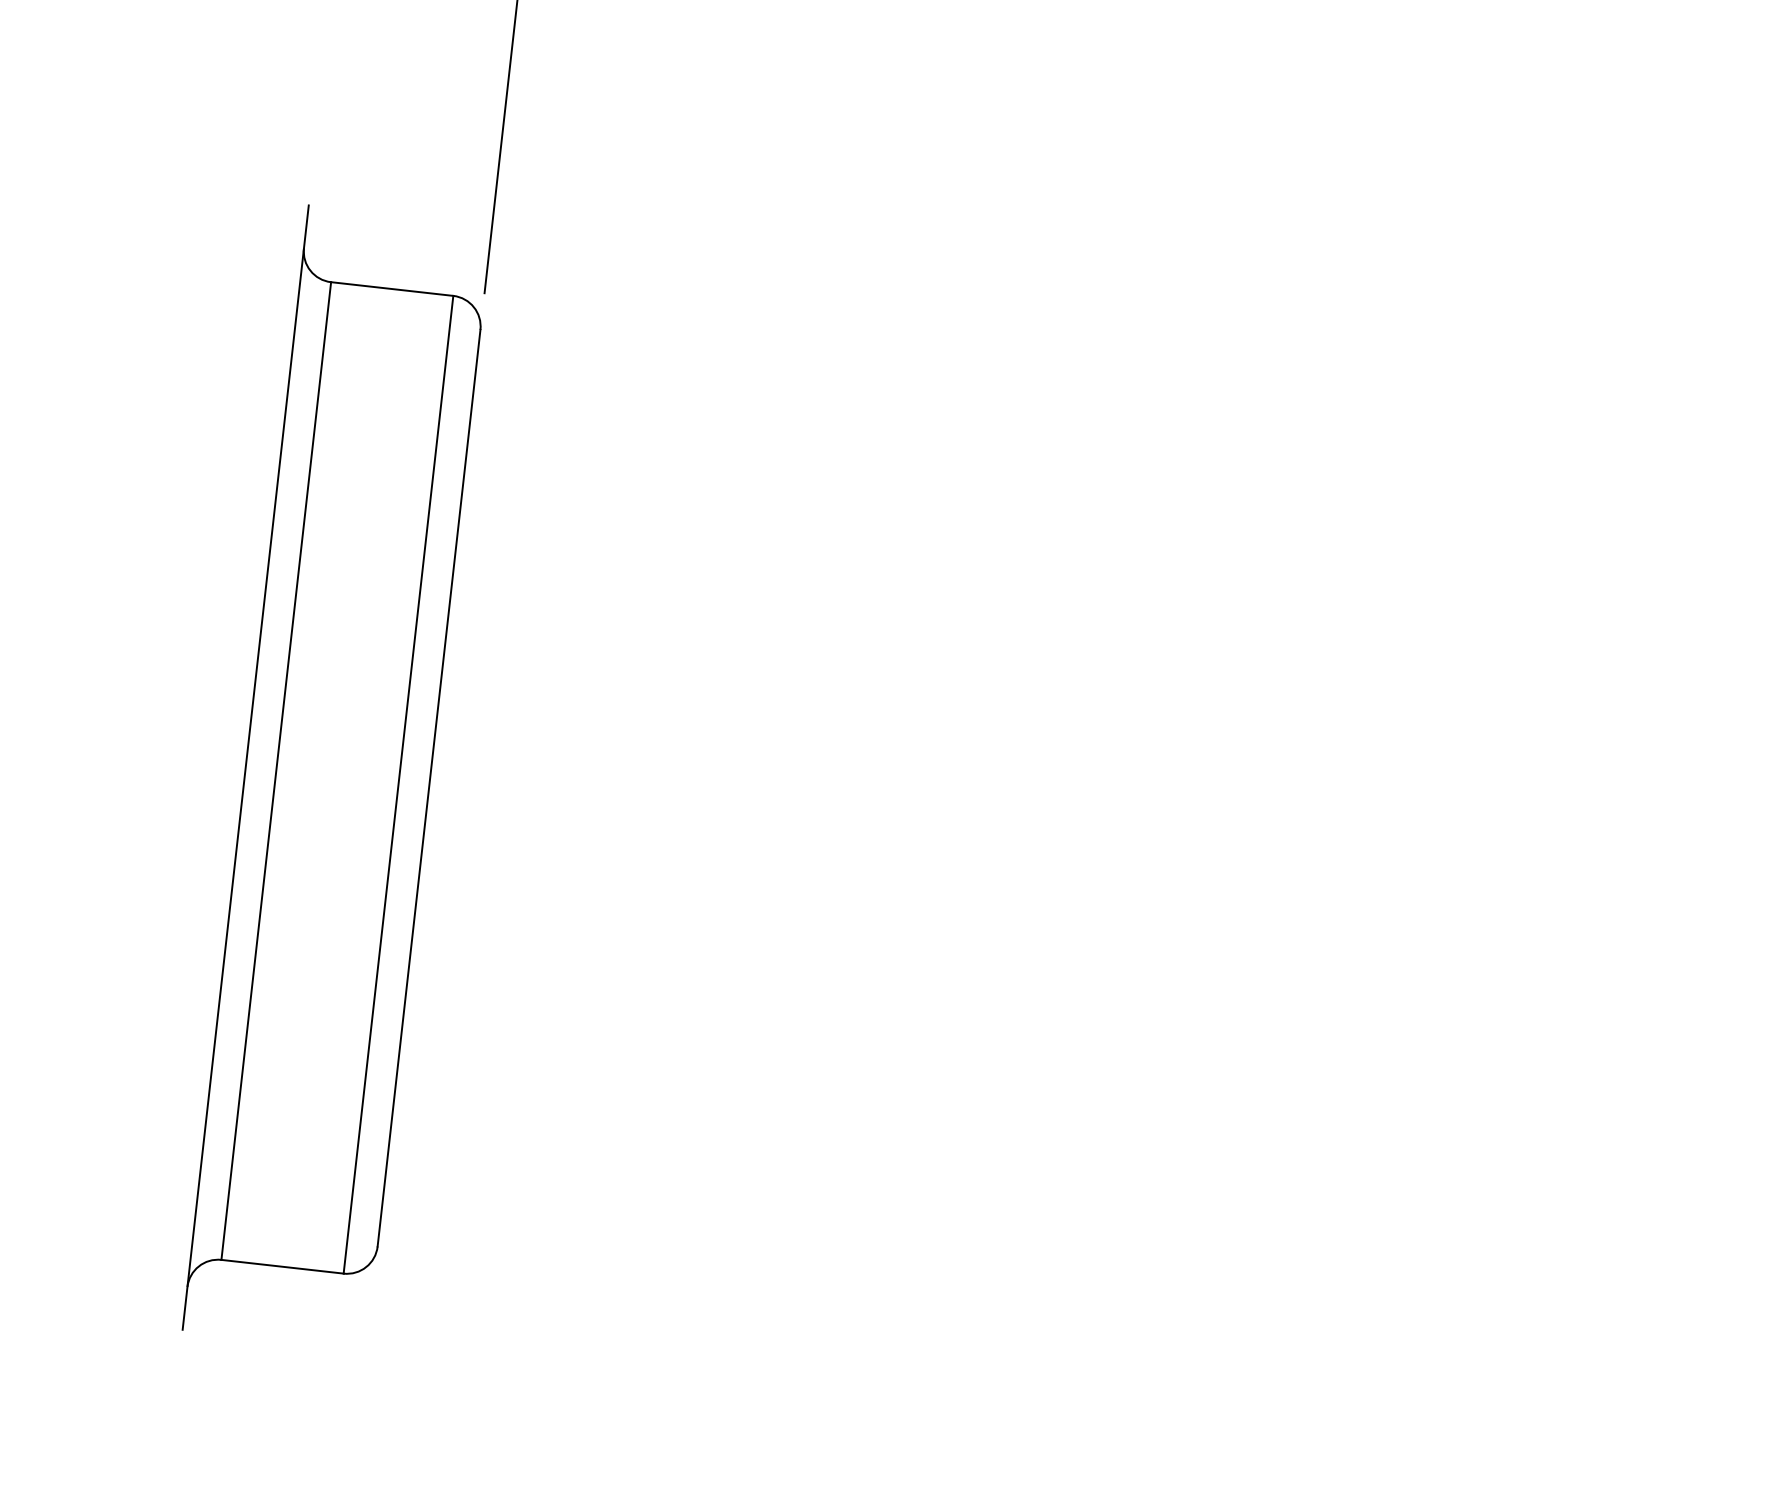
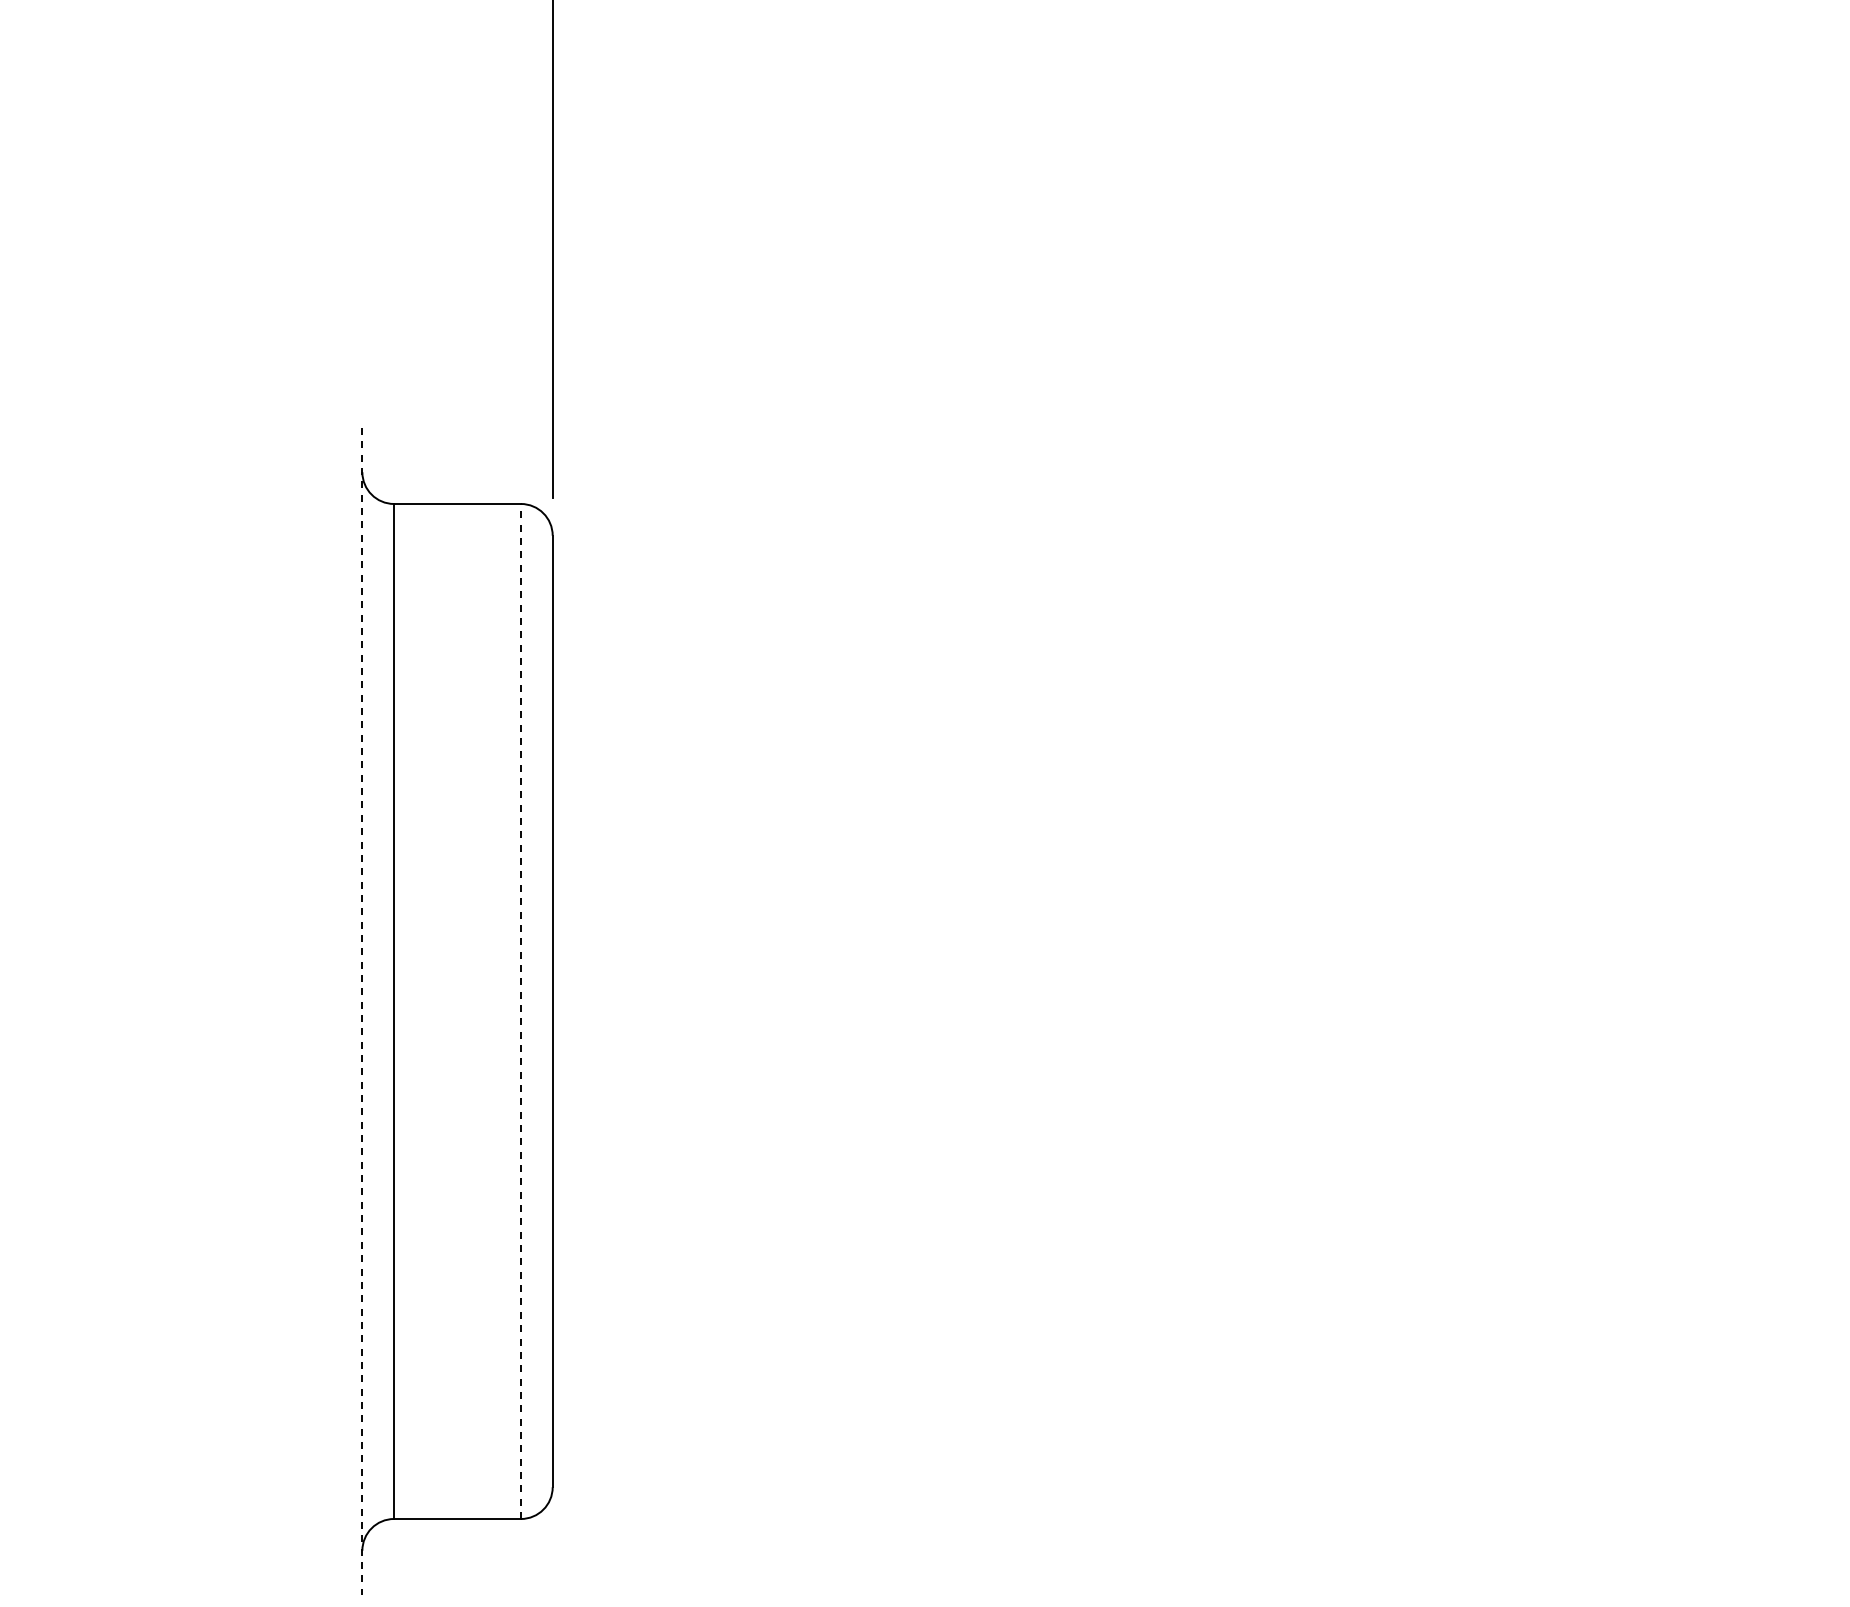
line: (245, 767) -> (362, 1011), solid -> dashed
line: (398, 784) -> (520, 1011), solid -> dashed

